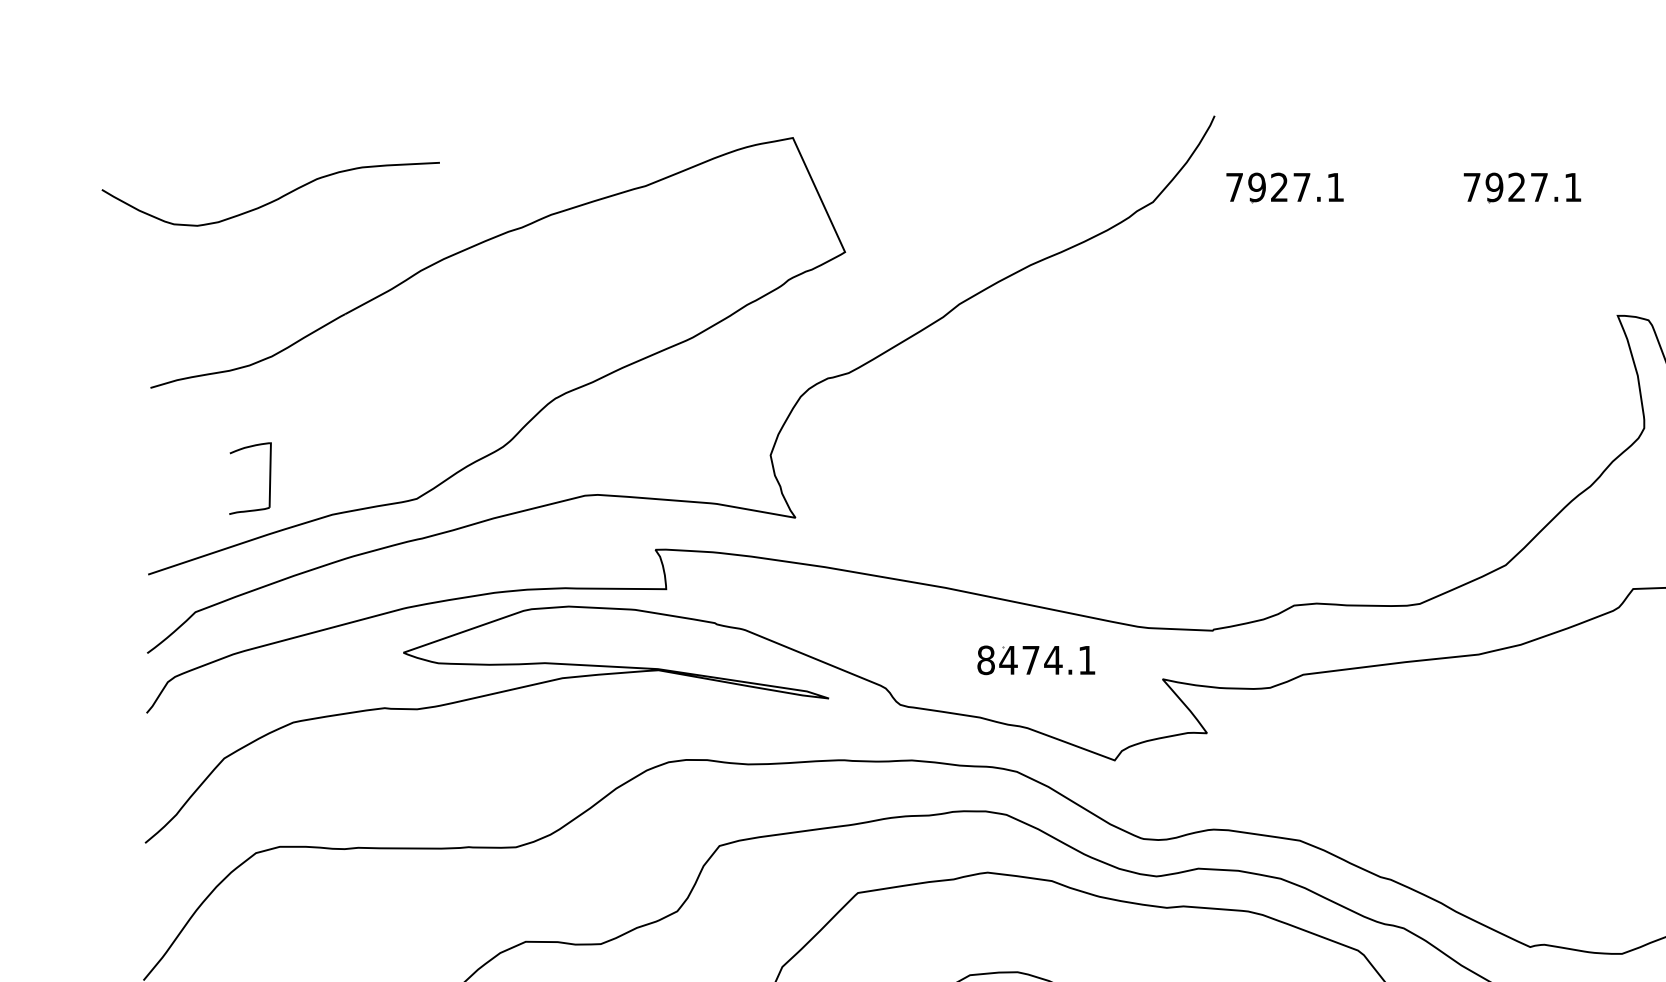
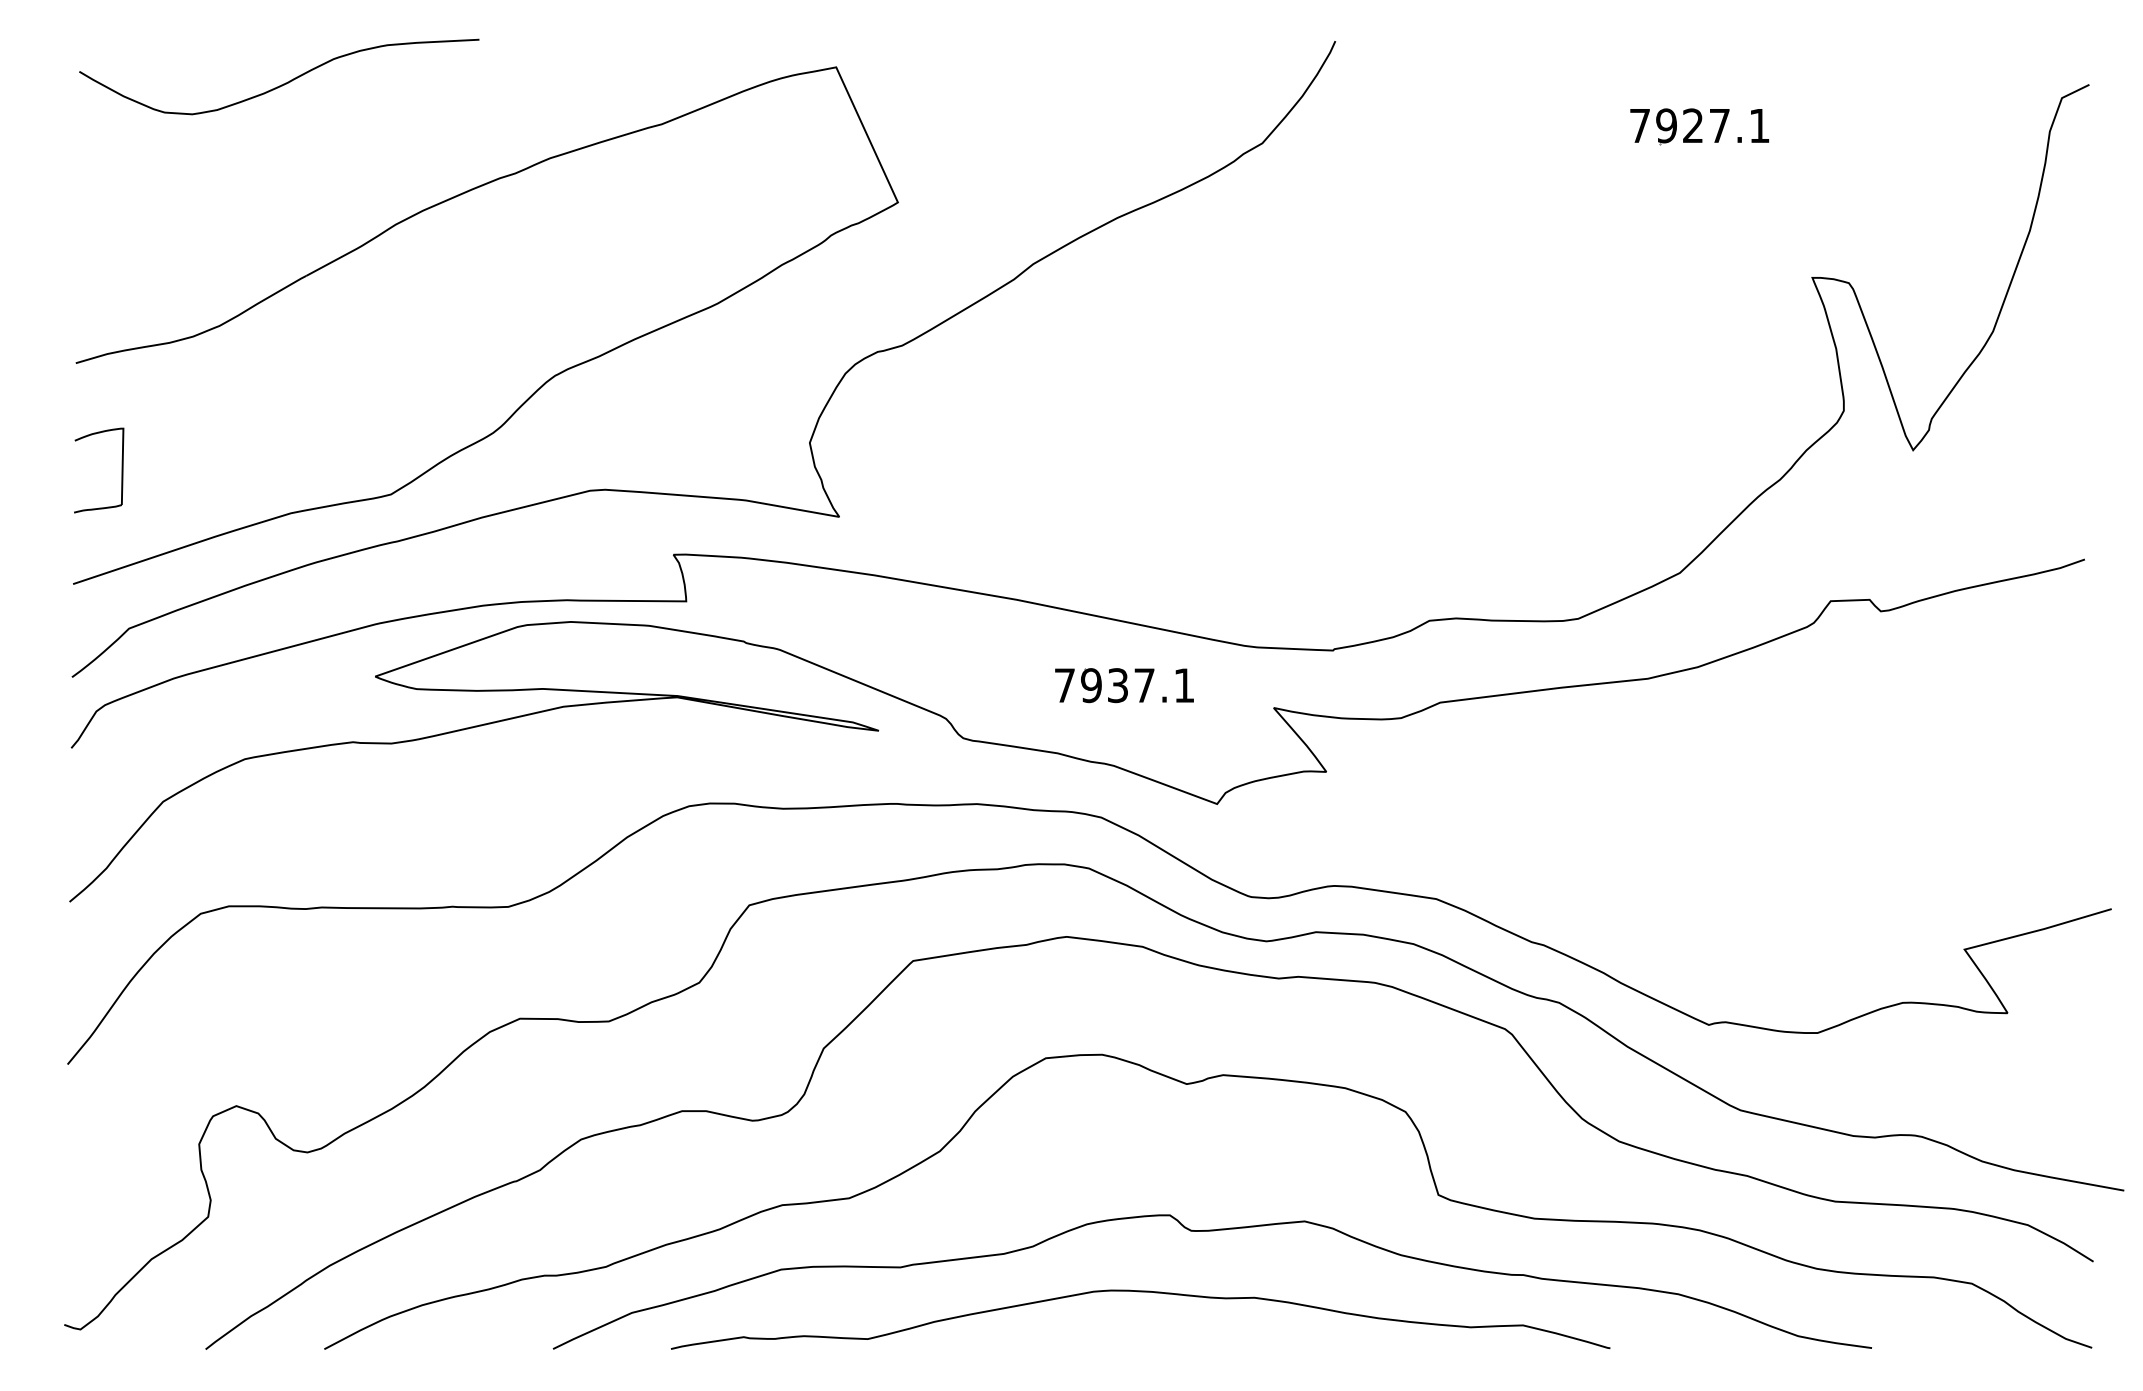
part: (1284, 187) -> (1418, 126), removed
curve: (274, 199) -> (283, 83), moved
part: (269, 478) -> (121, 470), moved
text: (1019, 660) -> (1104, 685), 8474.1 -> 7937.1

